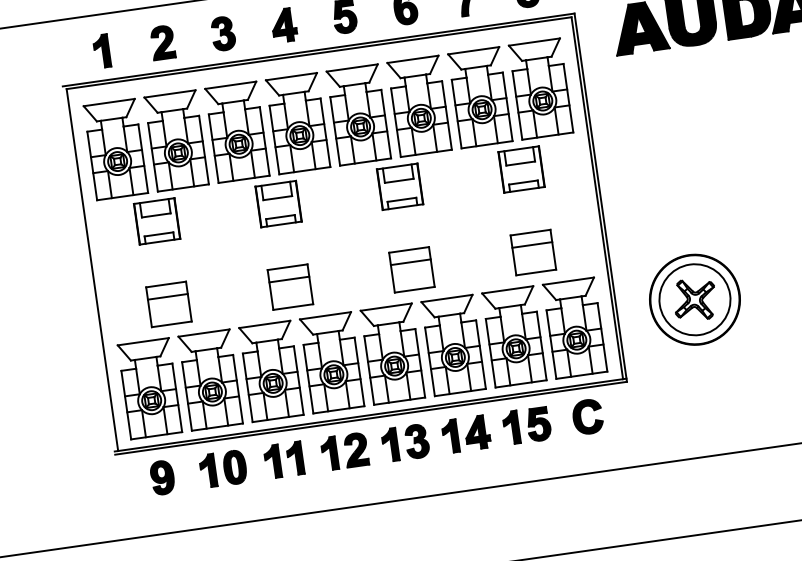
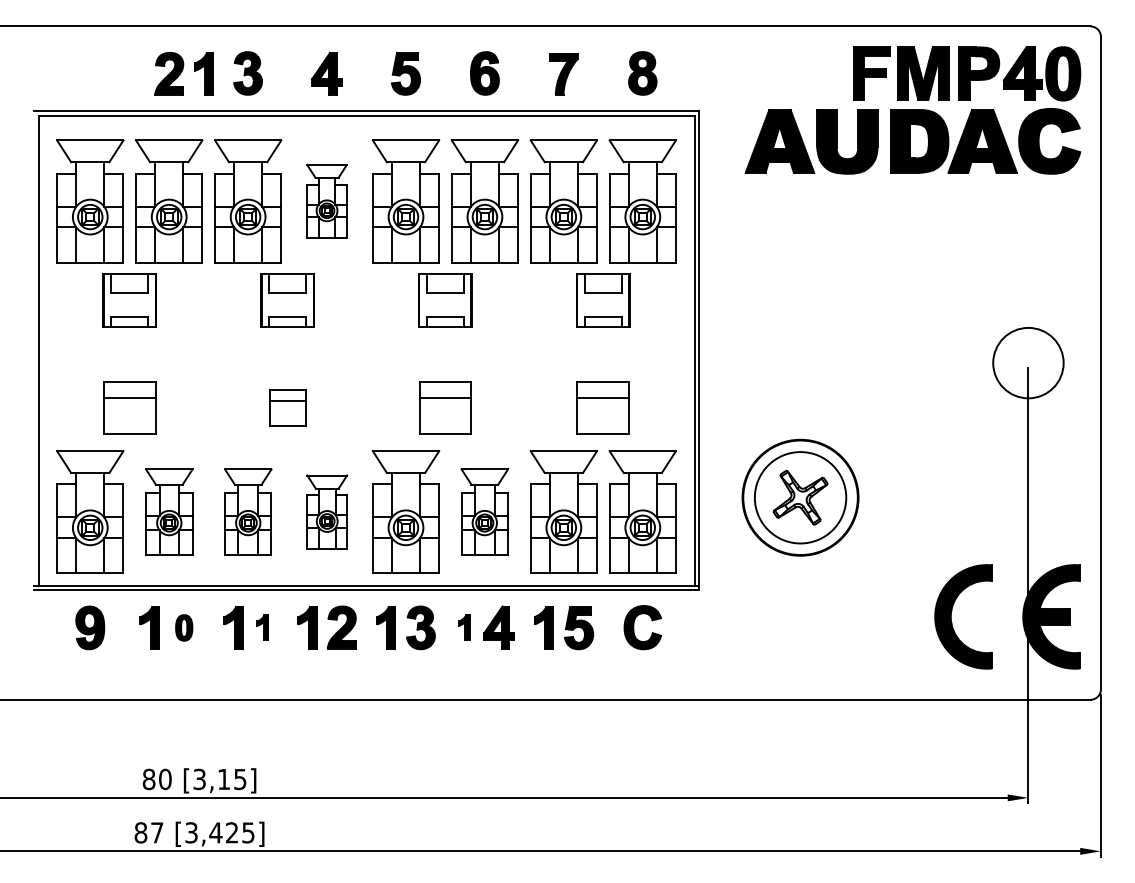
part: (101, 51) -> (203, 73), moved
part: (297, 123) -> (326, 201), size x0.6
part: (290, 286) -> (287, 407), size x0.7
part: (453, 344) -> (484, 511), size x0.7
part: (332, 362) -> (327, 511), size x0.6
part: (271, 370) -> (248, 511), size x0.7
part: (210, 379) -> (169, 511), size x0.7
part: (450, 436) -> (464, 627), size x0.6
part: (295, 458) -> (262, 627), size x0.6
part: (234, 467) -> (183, 627), size x0.6

